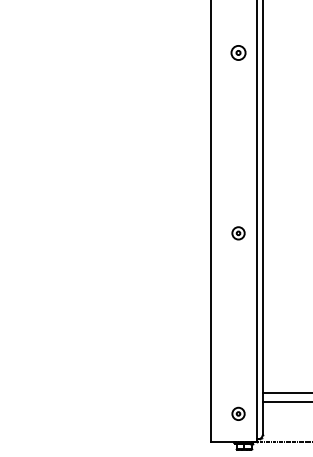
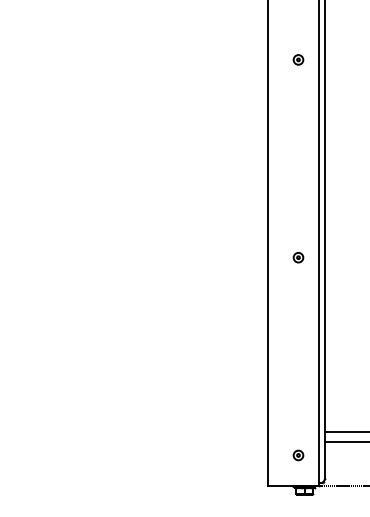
part: (238, 52) -> (298, 59), size x0.62
part: (238, 233) -> (298, 257), size x0.71
part: (238, 413) -> (298, 455), size x0.71

